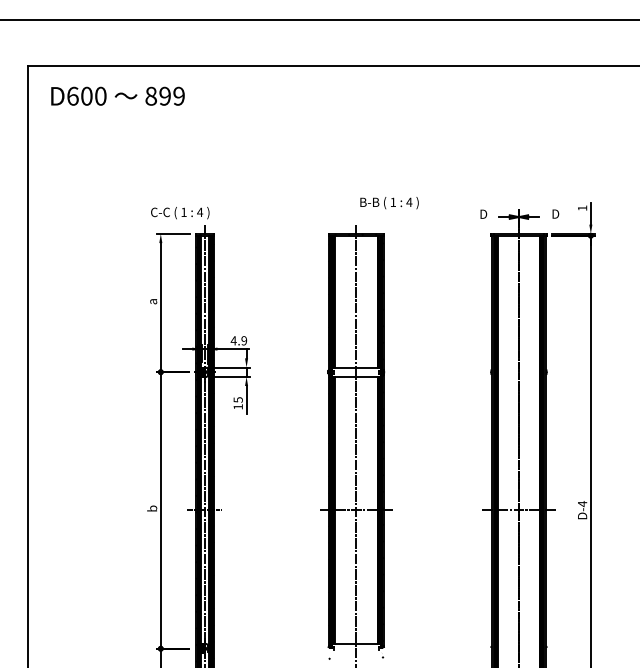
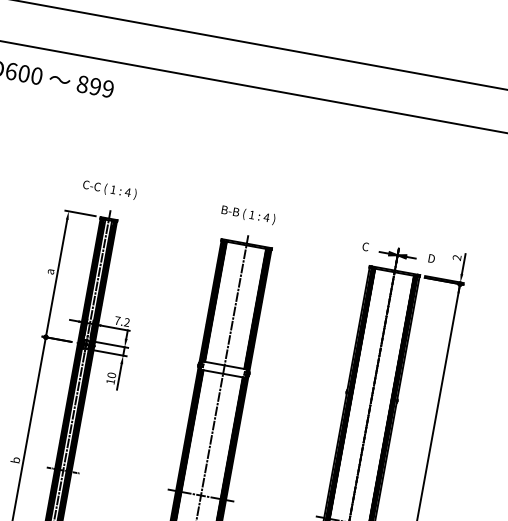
text: (389, 203) -> (248, 215), moved
text: (581, 208) -> (456, 257), 1 -> 2
text: (180, 213) -> (109, 190), moved
text: (483, 213) -> (366, 246), D -> C
text: (238, 340) -> (121, 321), 4.9 -> 7.2
text: (237, 399) -> (111, 374), 15 -> 10

